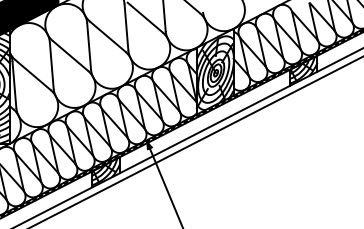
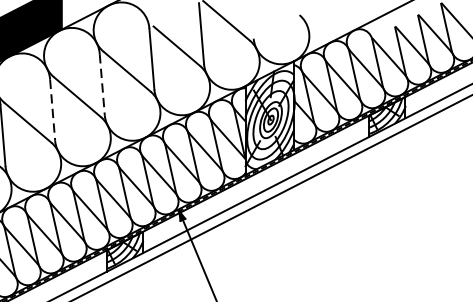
line: (89, 47) -> (102, 85), solid -> dashed
line: (51, 66) -> (52, 111), solid -> dashed

